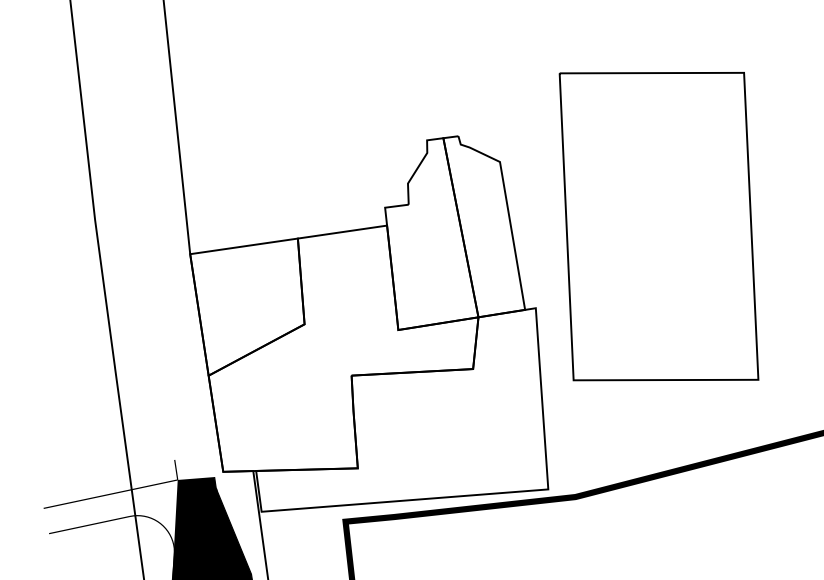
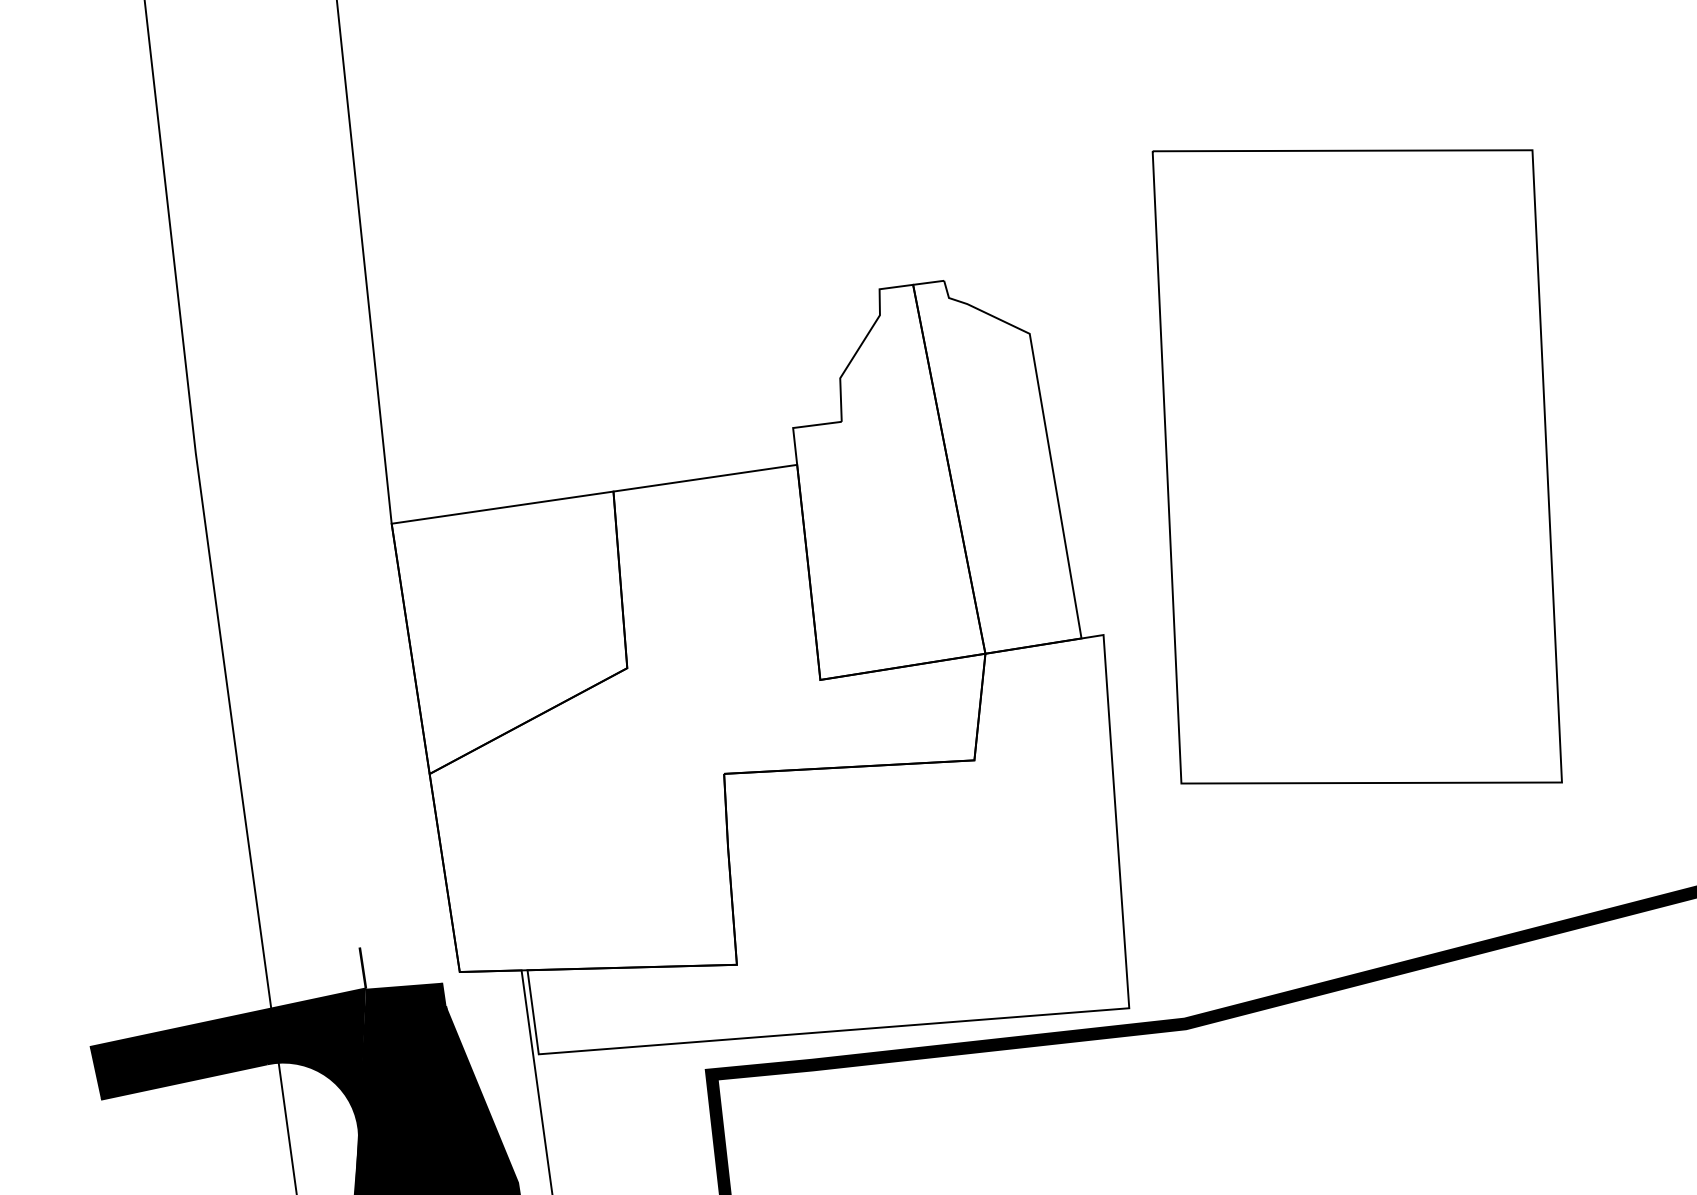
fill: (110, 517) -> (227, 1066), added

